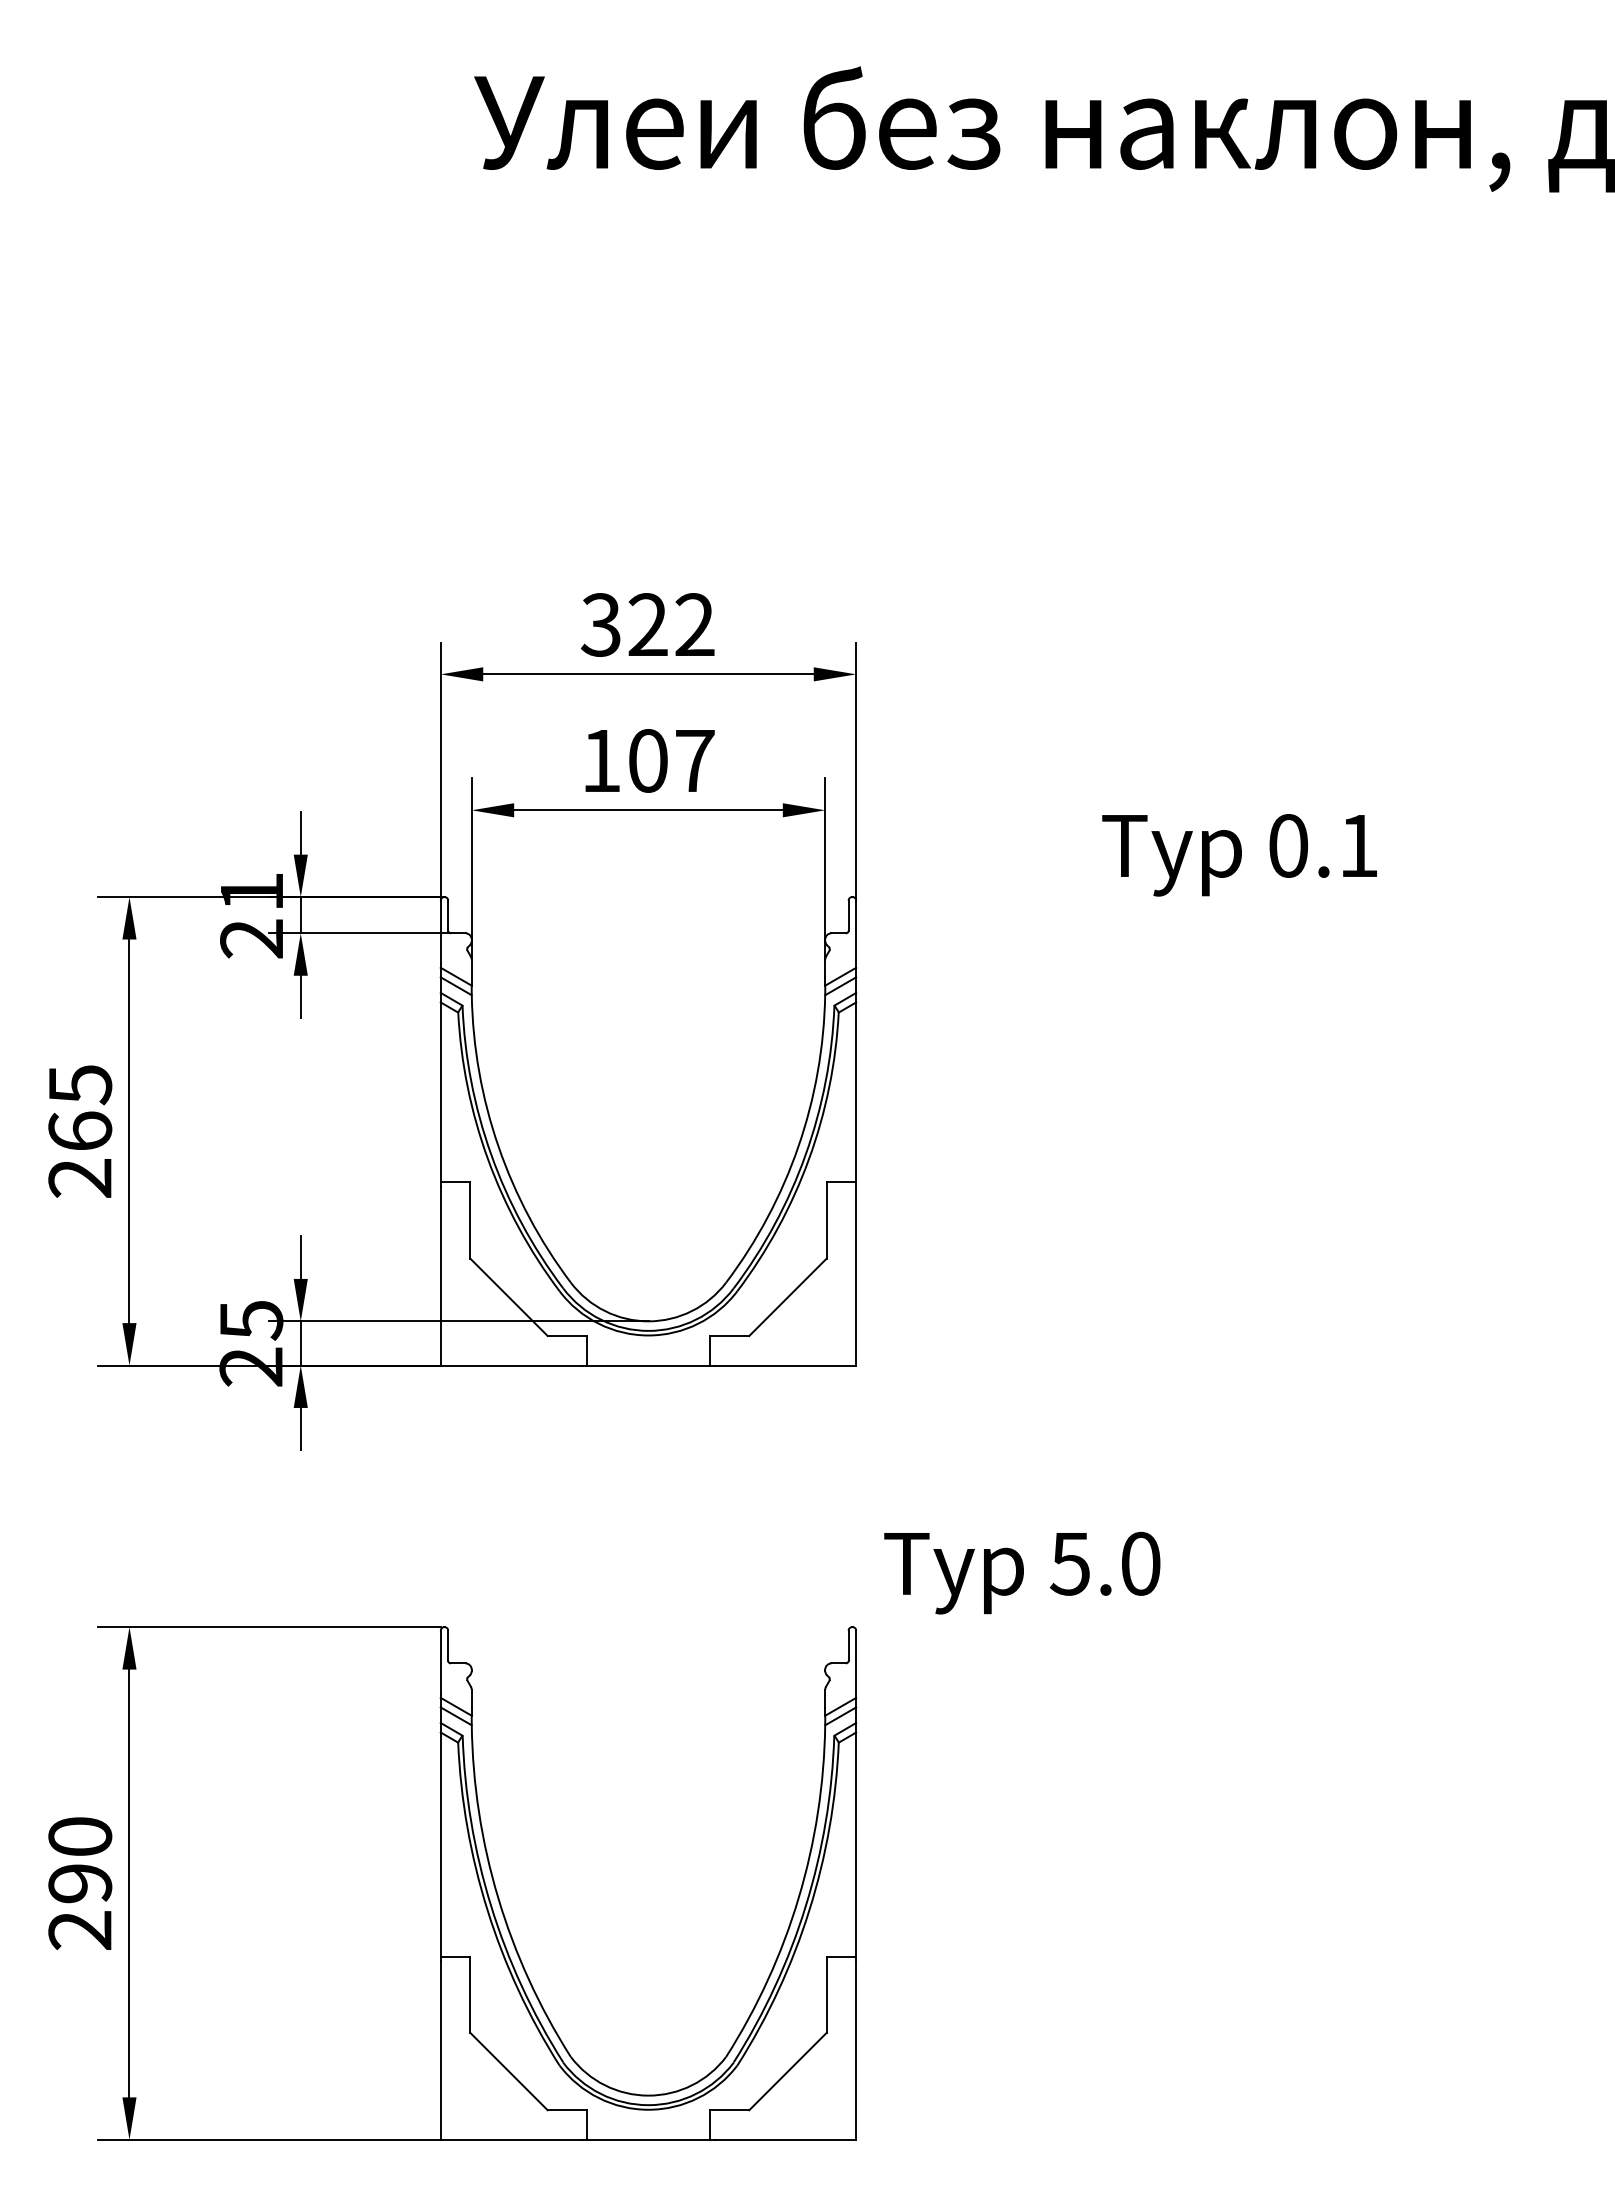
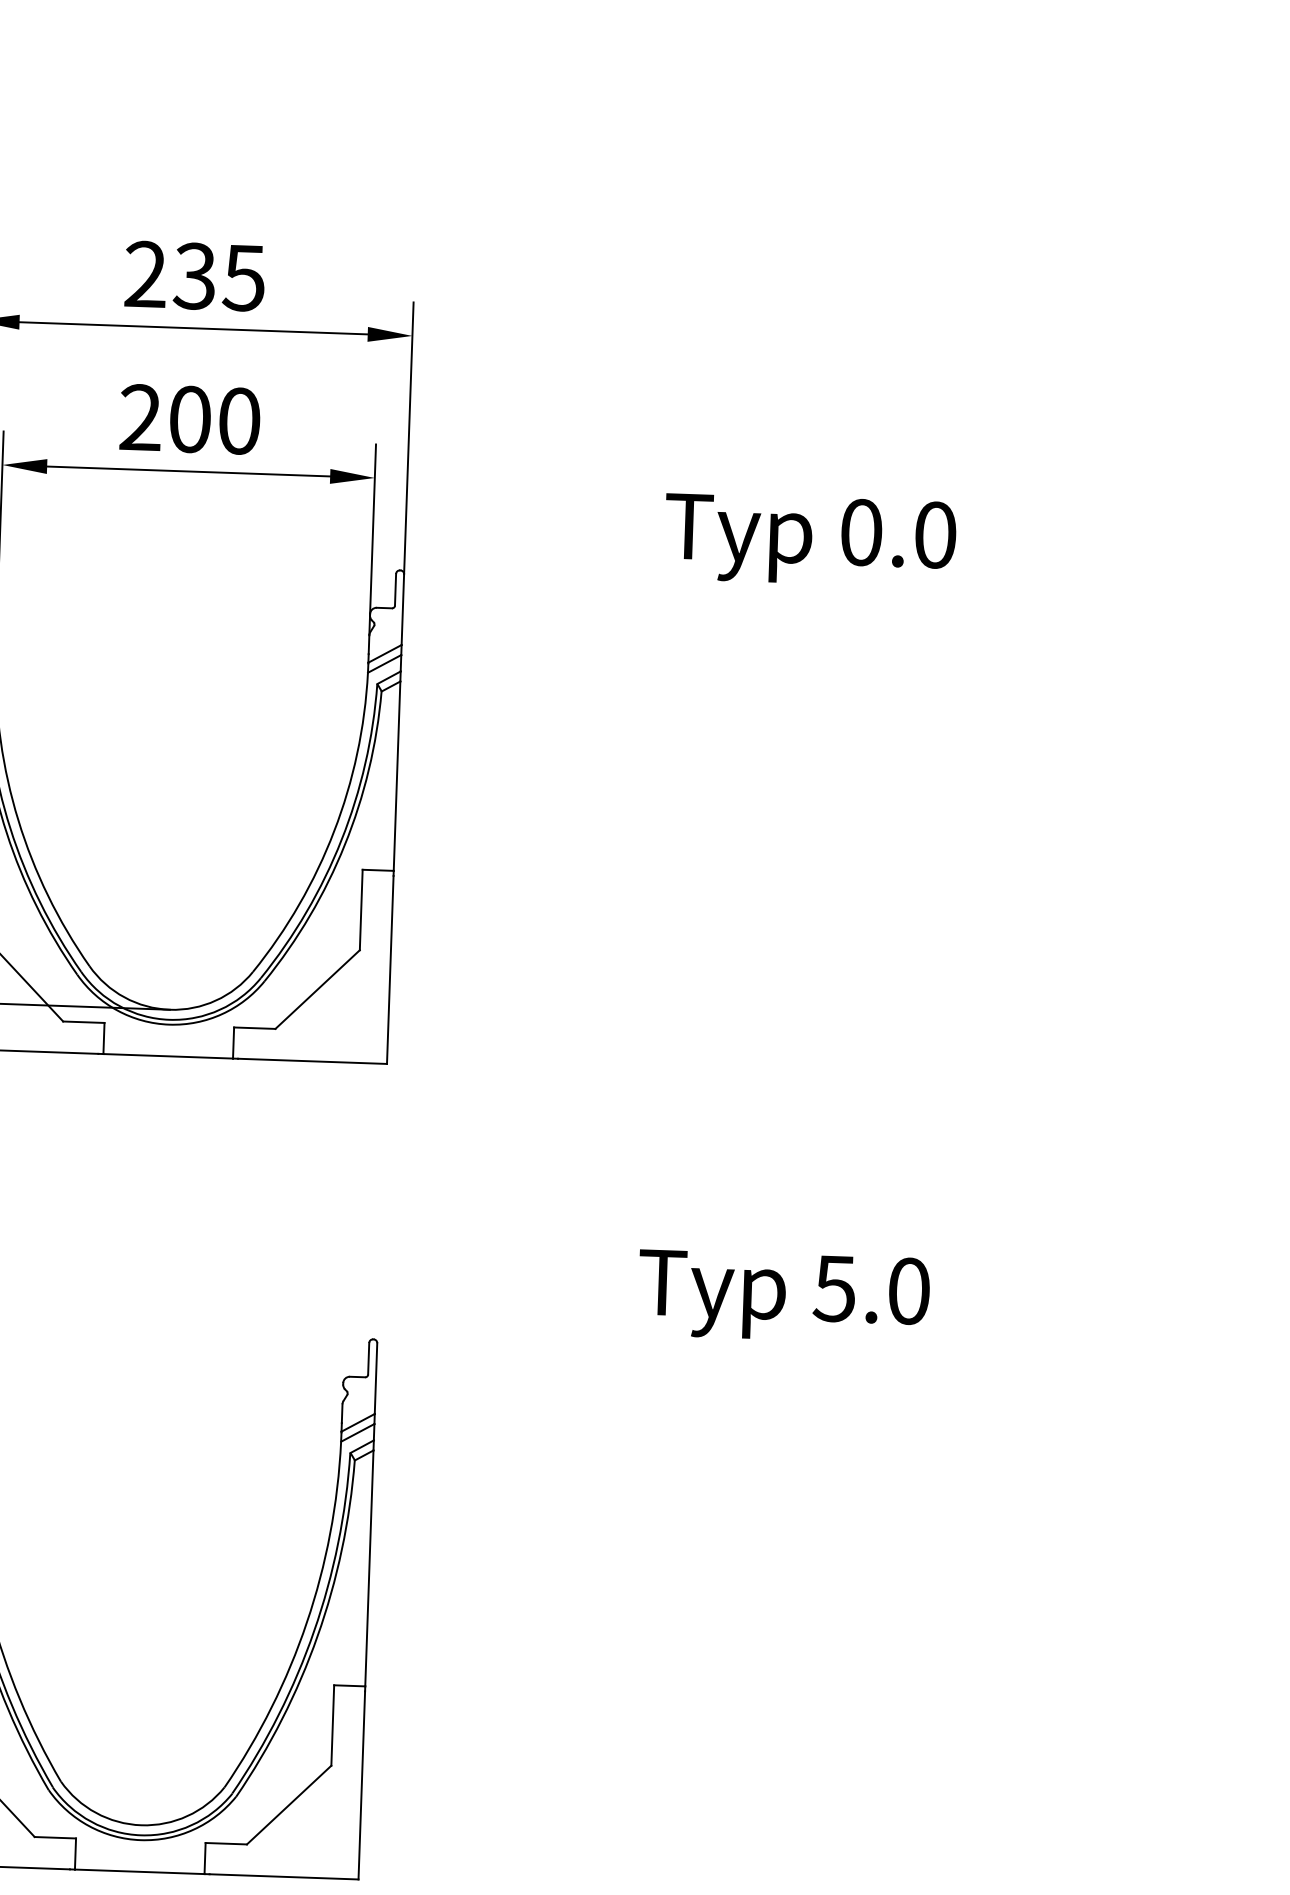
text: (647, 624) -> (194, 275), 322 -> 235
text: (648, 760) -> (190, 419), 107 -> 200
text: (1359, 845) -> (936, 534), 0.1 -> 0.0
text: (1022, 1572) -> (784, 1296), moved

